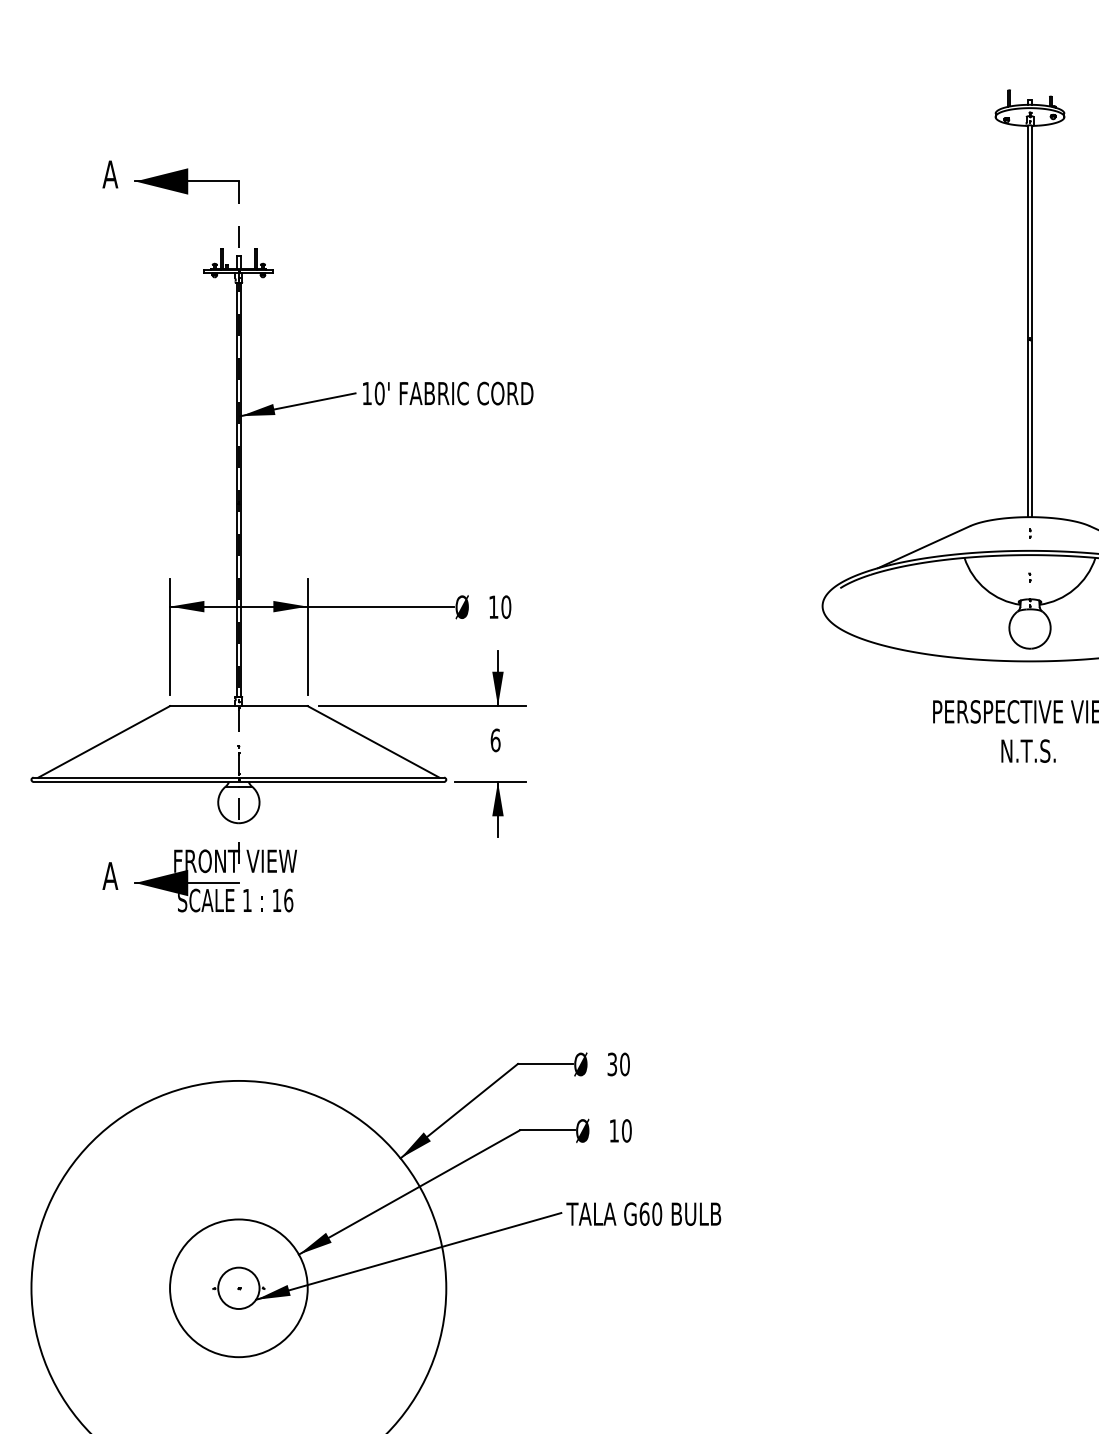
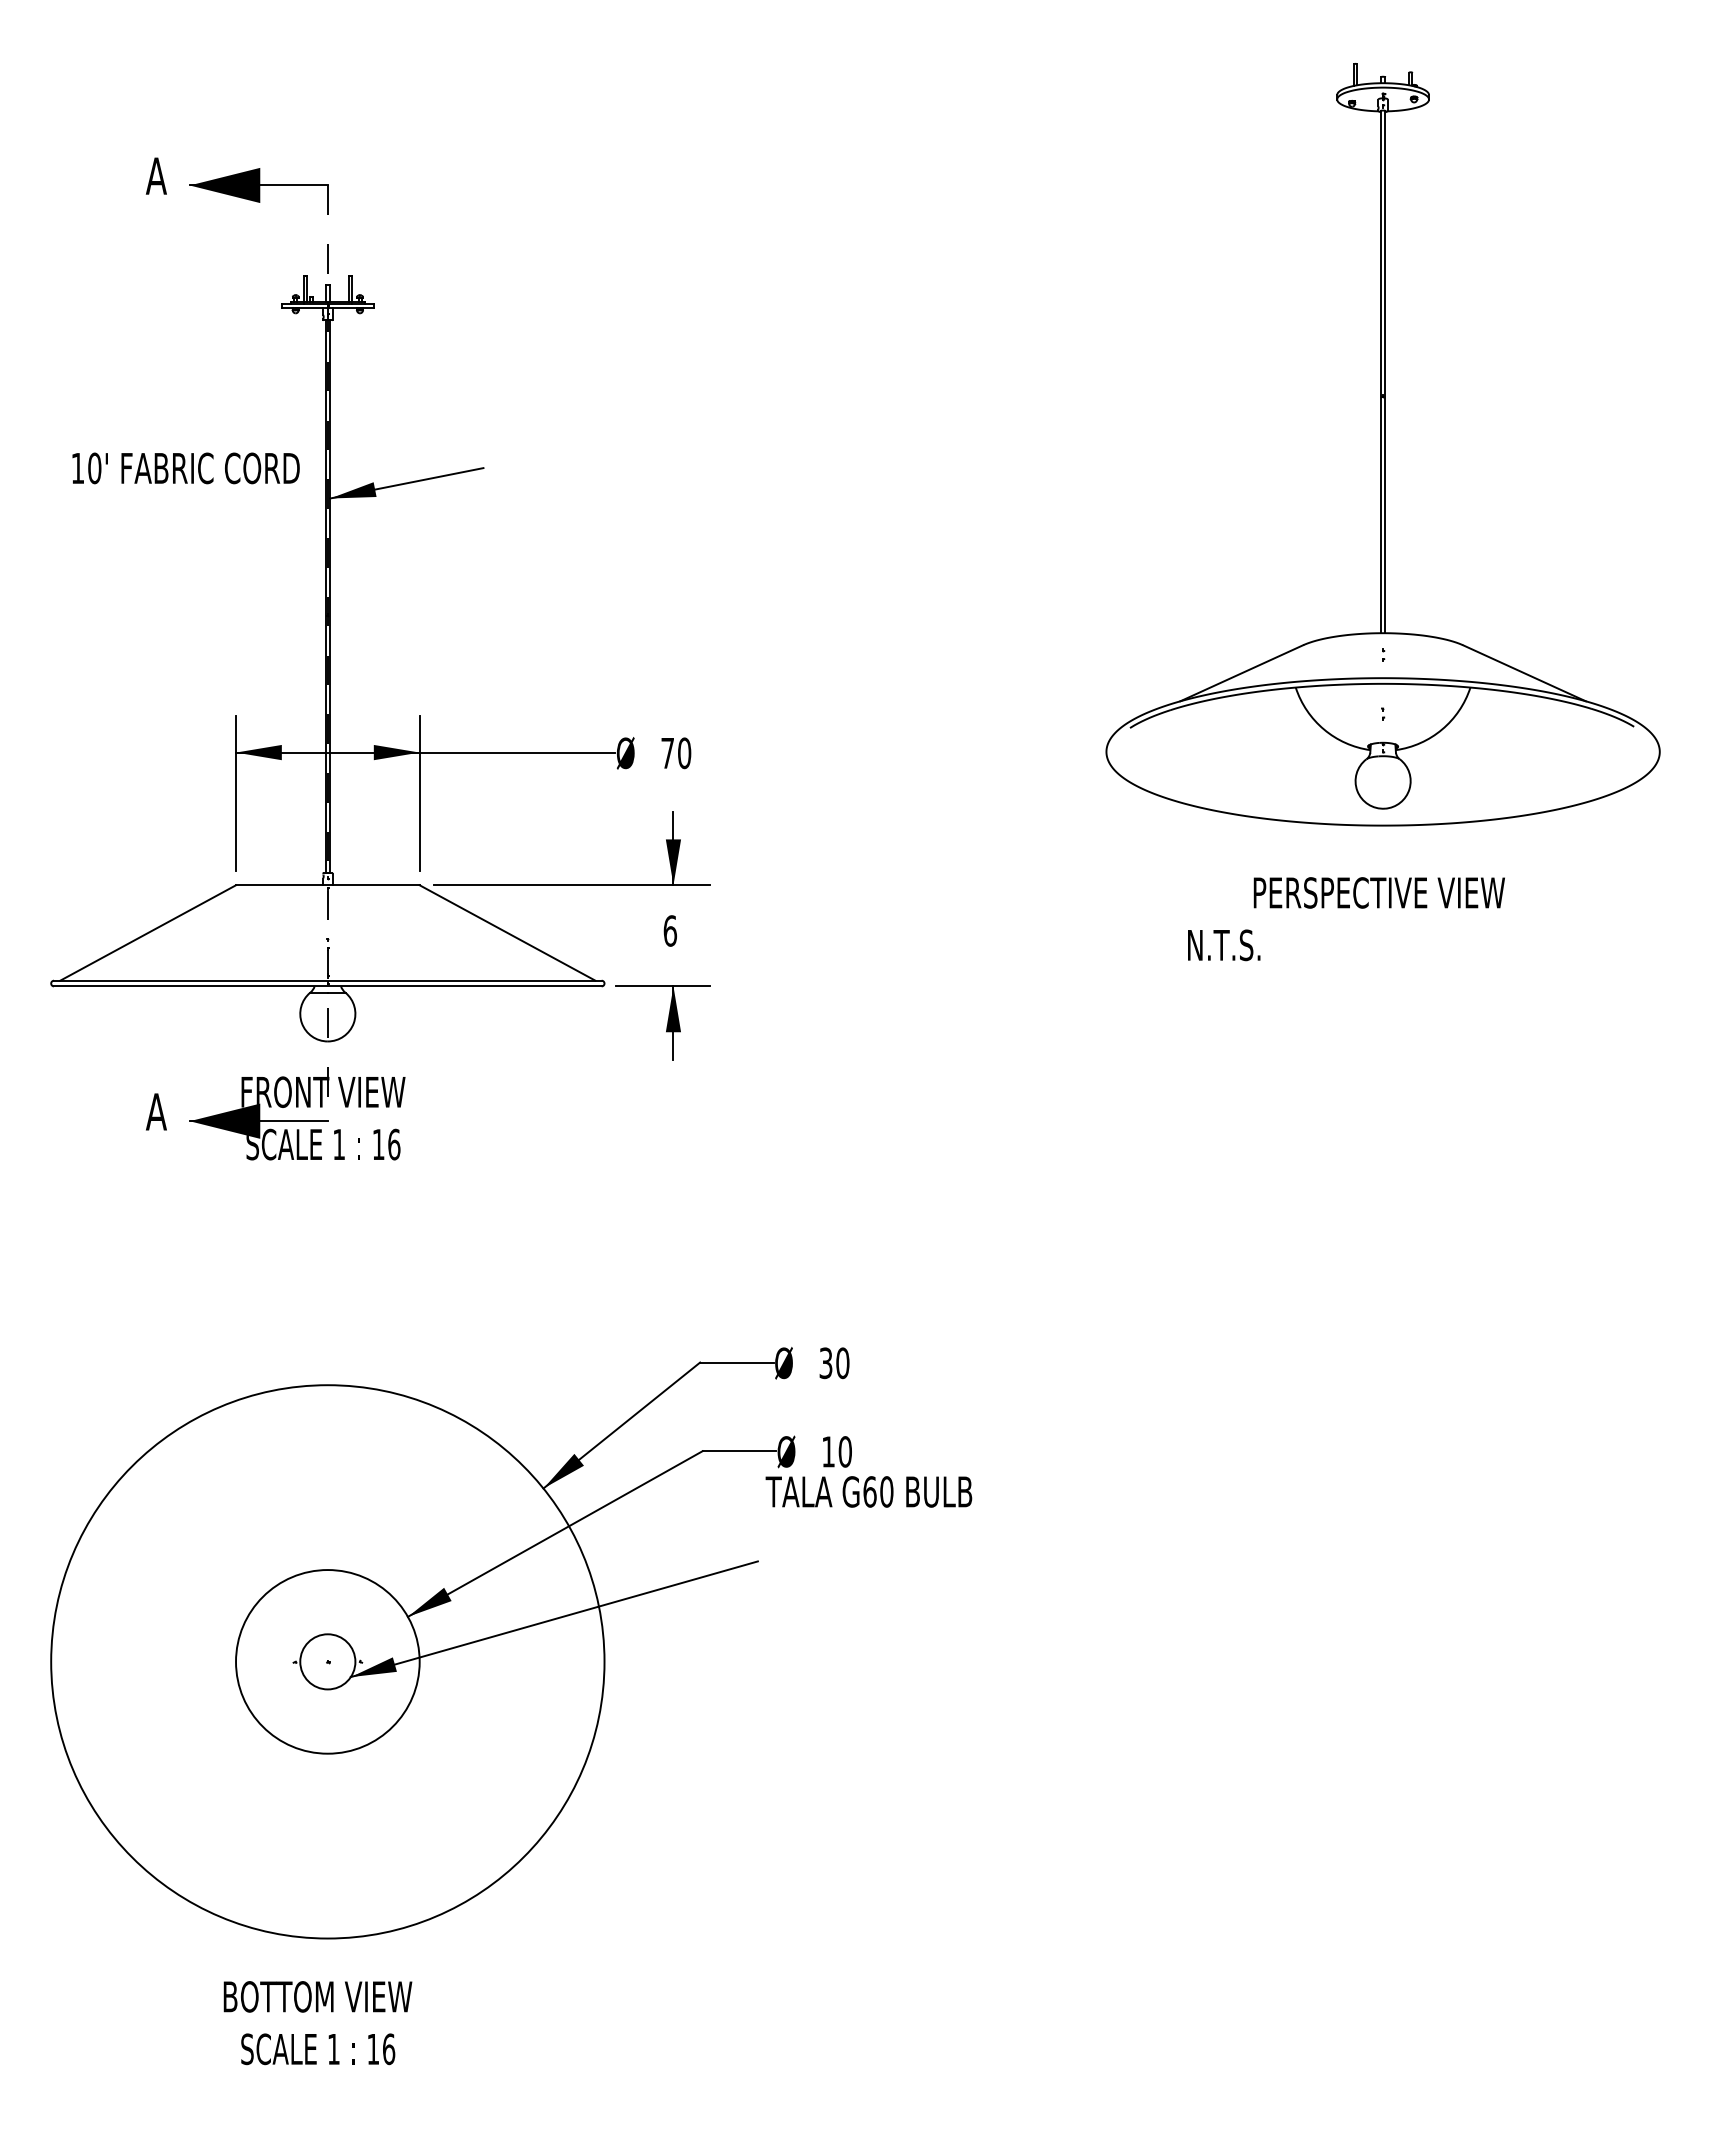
text: (447, 393) -> (185, 468), moved
text: (493, 607) -> (667, 753), 10 -> 70
text: (1028, 751) -> (1224, 945), moved
text: (643, 1213) -> (868, 1491), moved

